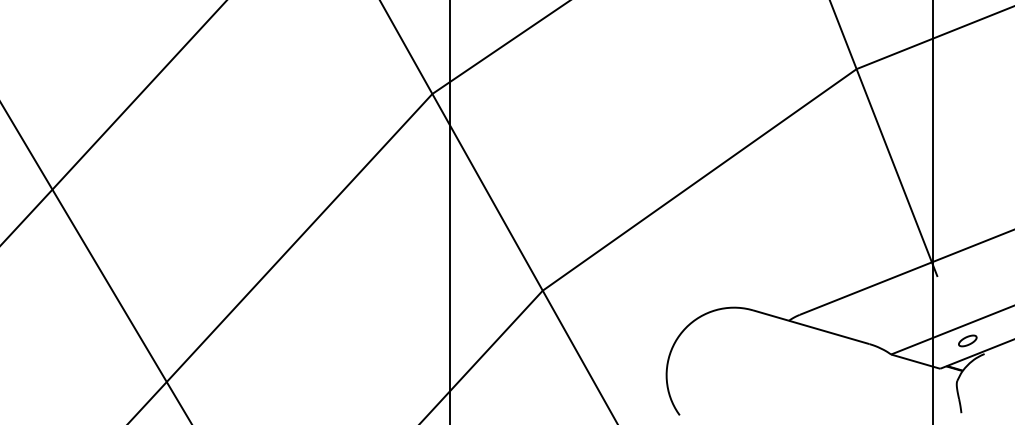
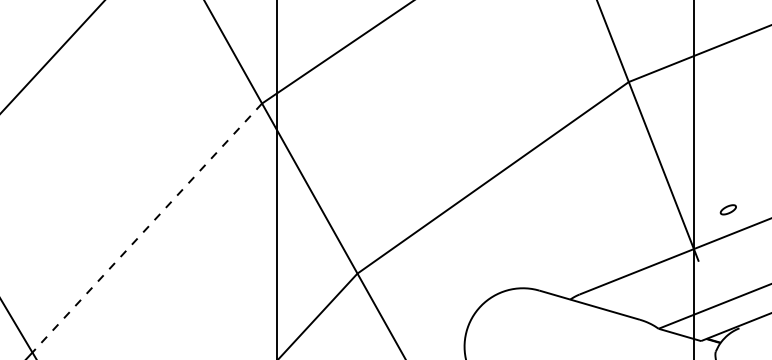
line: (299, 238) -> (147, 228), solid -> dashed
part: (967, 340) -> (728, 209), moved

